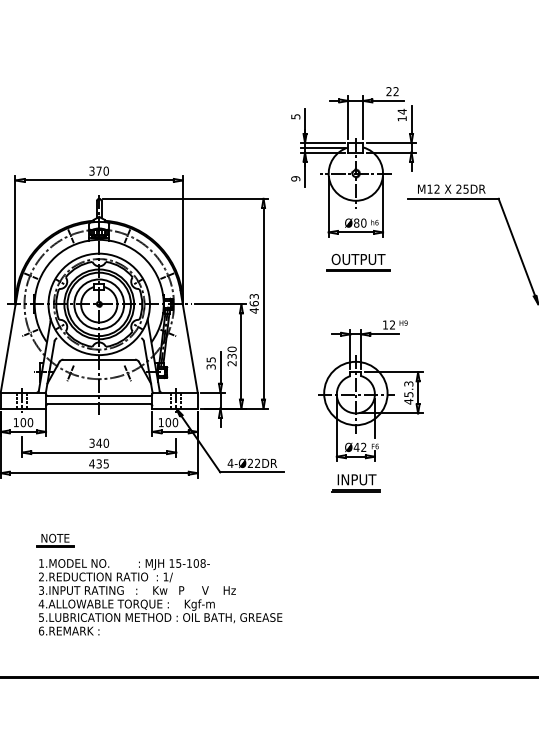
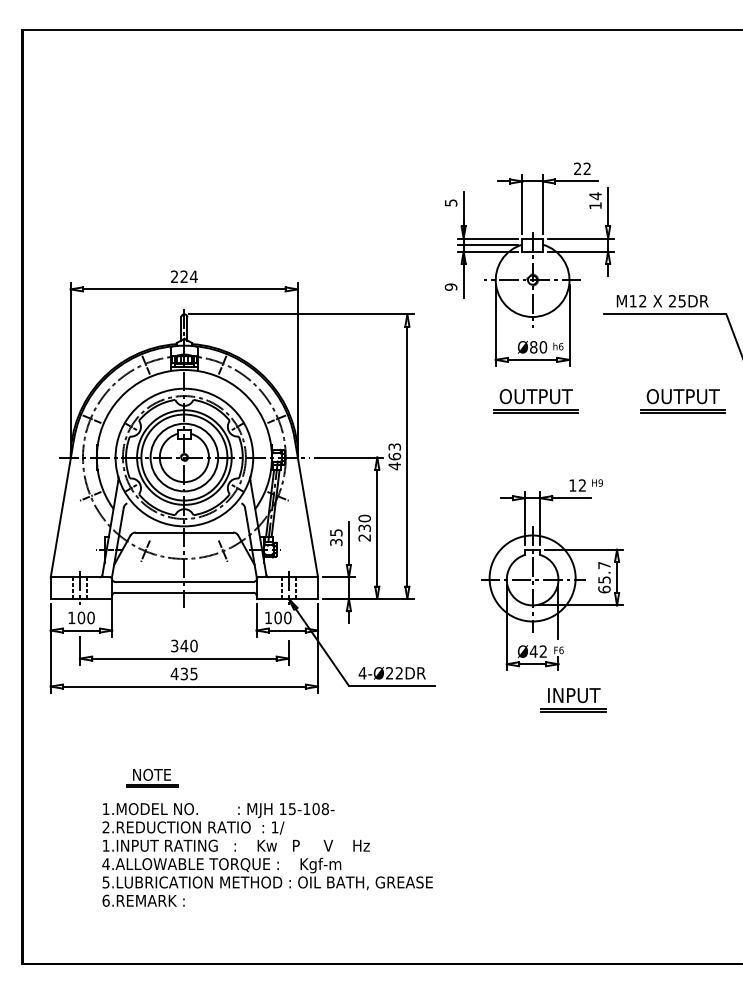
text: (99, 170) -> (184, 276), 370 -> 224
part: (466, 263) -> (682, 401), added
text: (408, 392) -> (604, 577), 45.3 -> 65.7
part: (356, 483) -> (573, 700), moved
part: (55, 540) -> (152, 777), moved
text: (41, 590) -> (105, 845), 3.INPUT -> 1.INPUT

